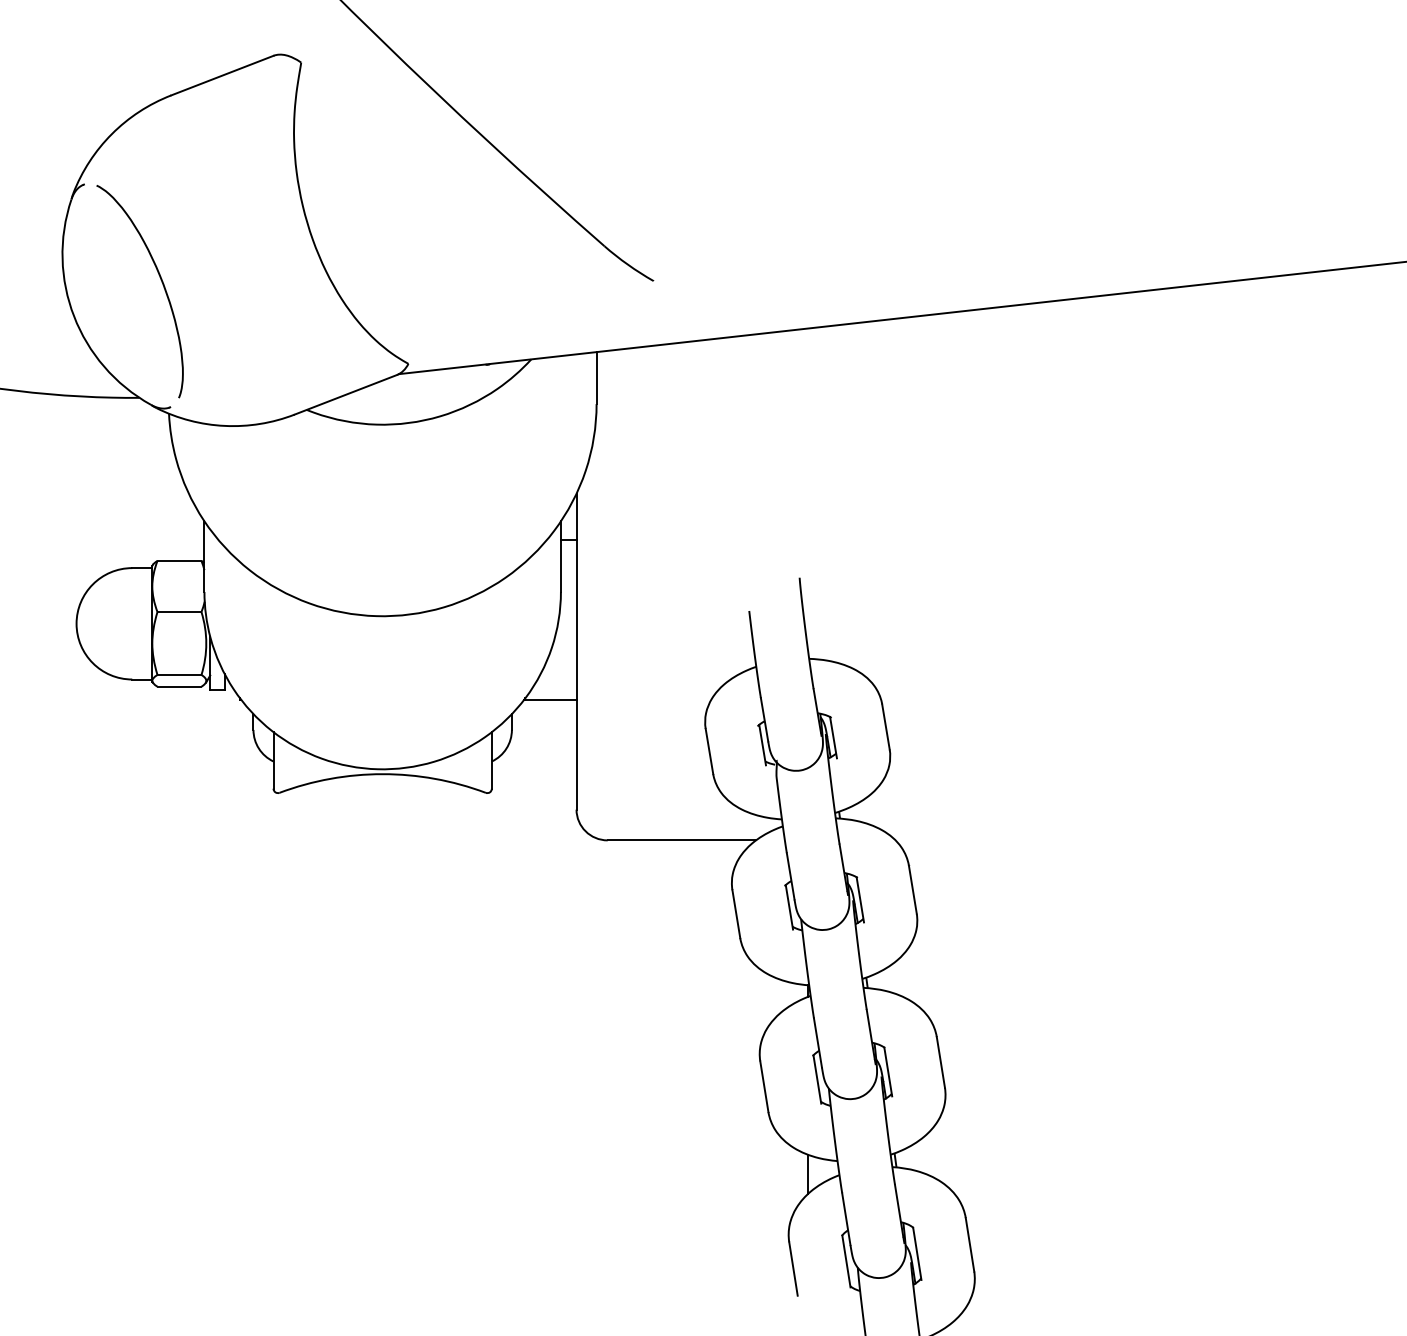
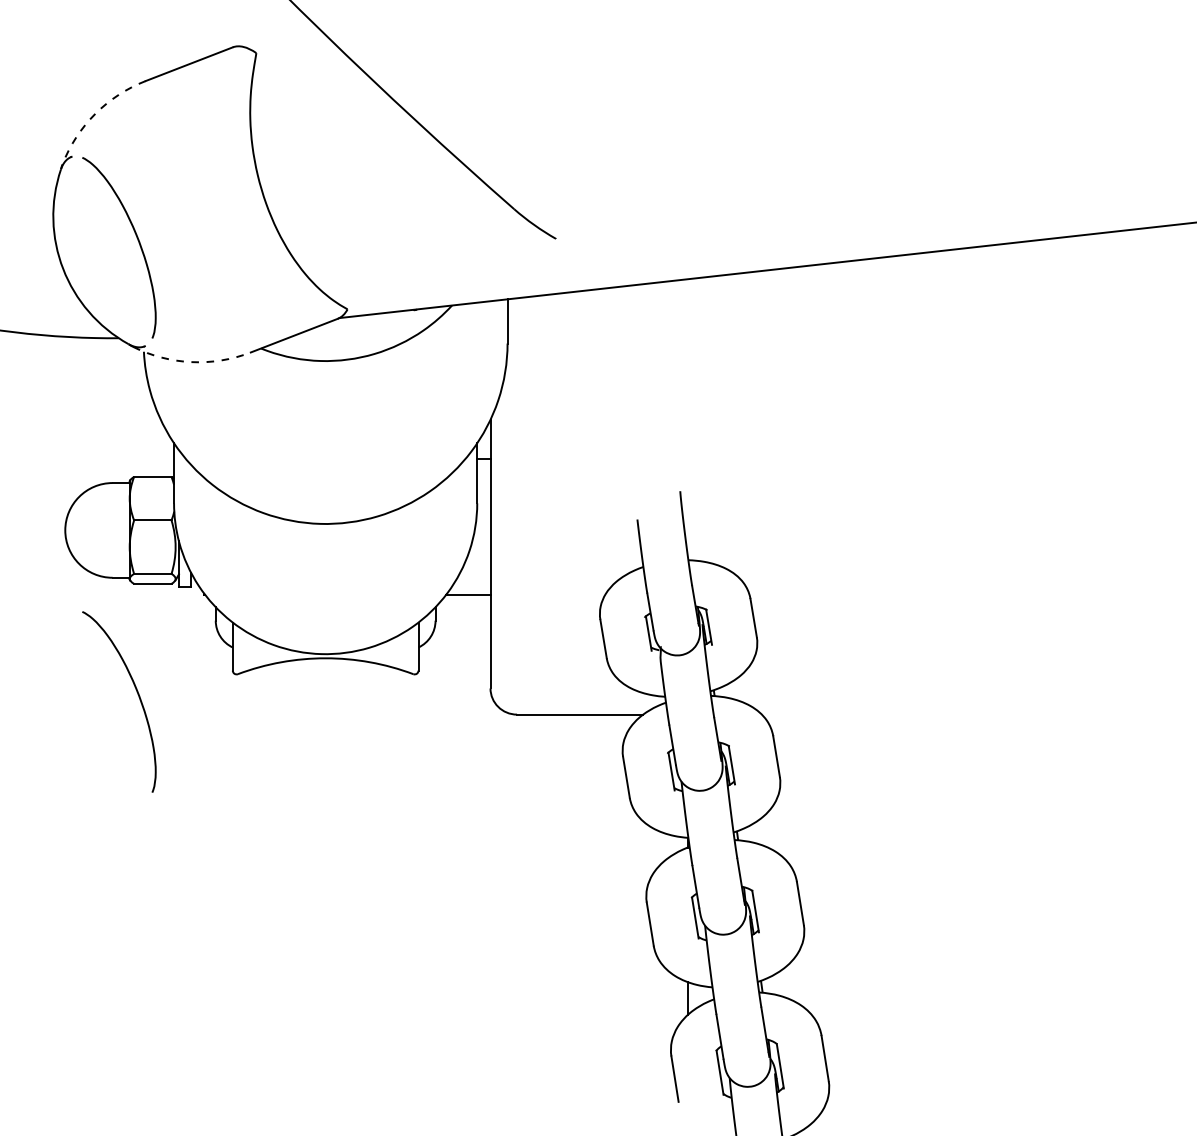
arc: (111, 134) -> (95, 114), solid -> dashed
arc: (224, 425) -> (191, 361), solid -> dashed
curve: (160, 814) -> (136, 692), added

